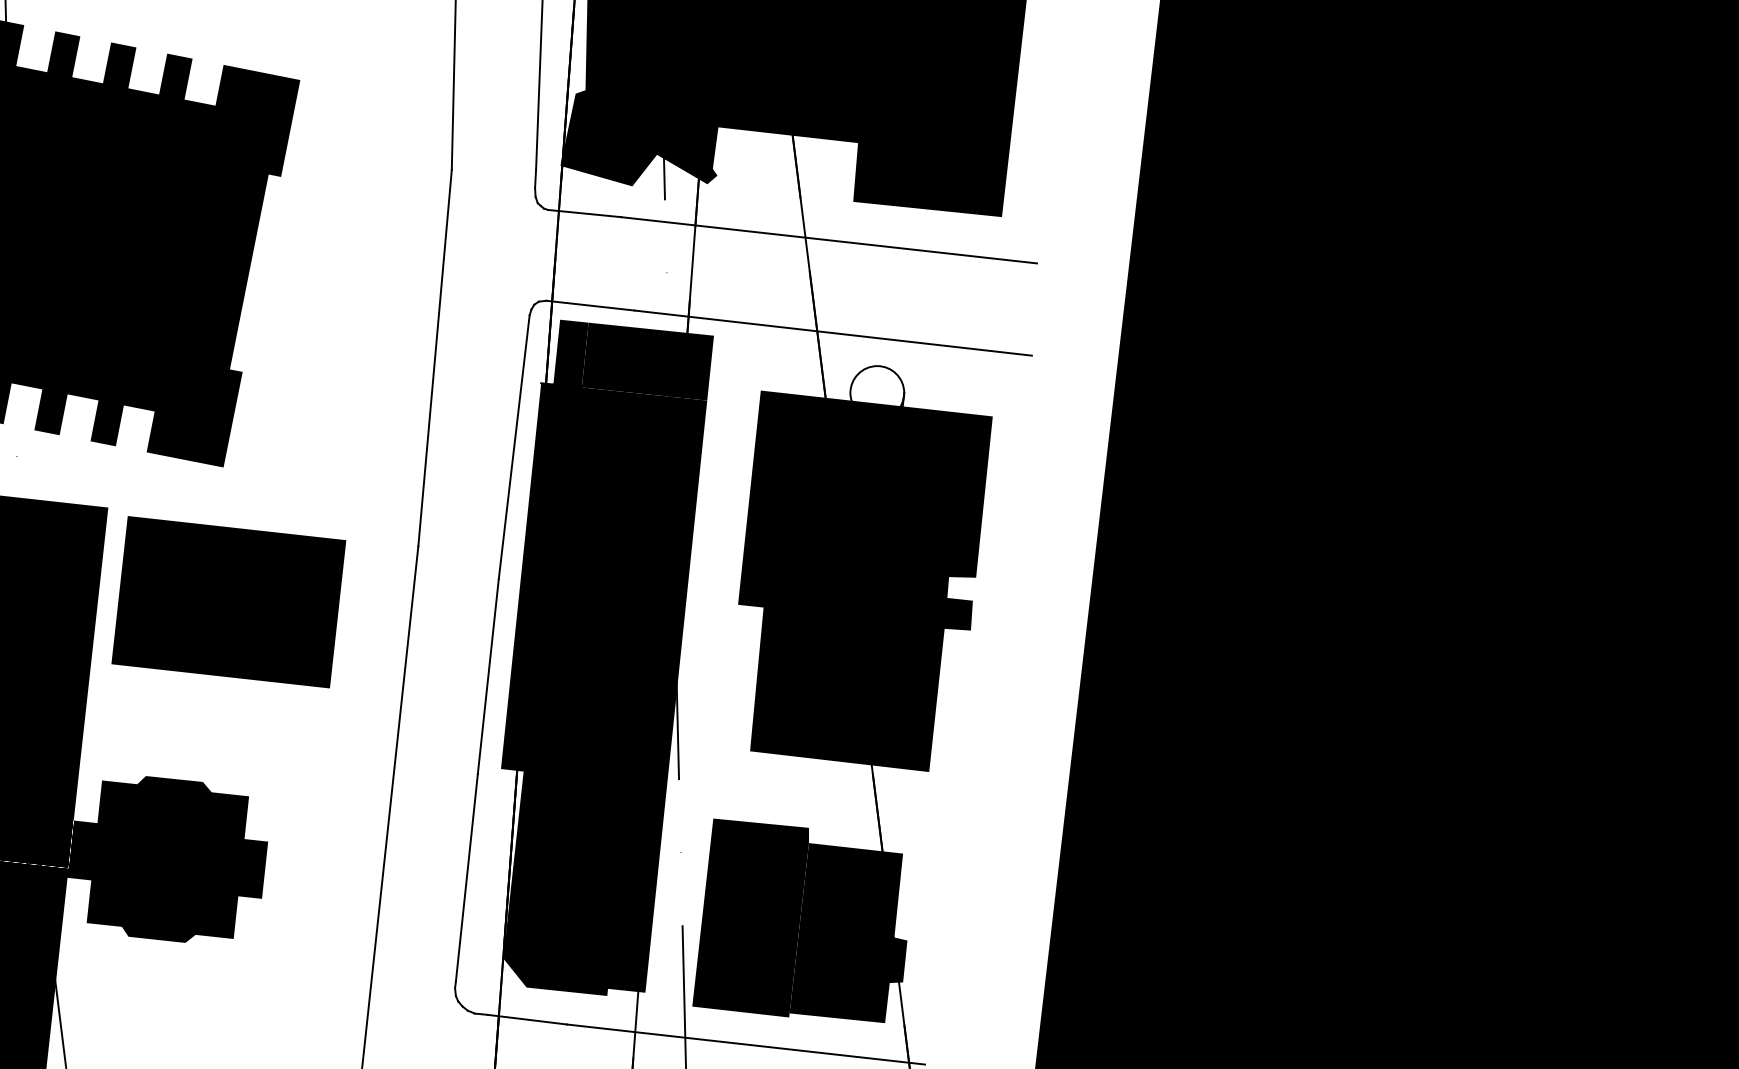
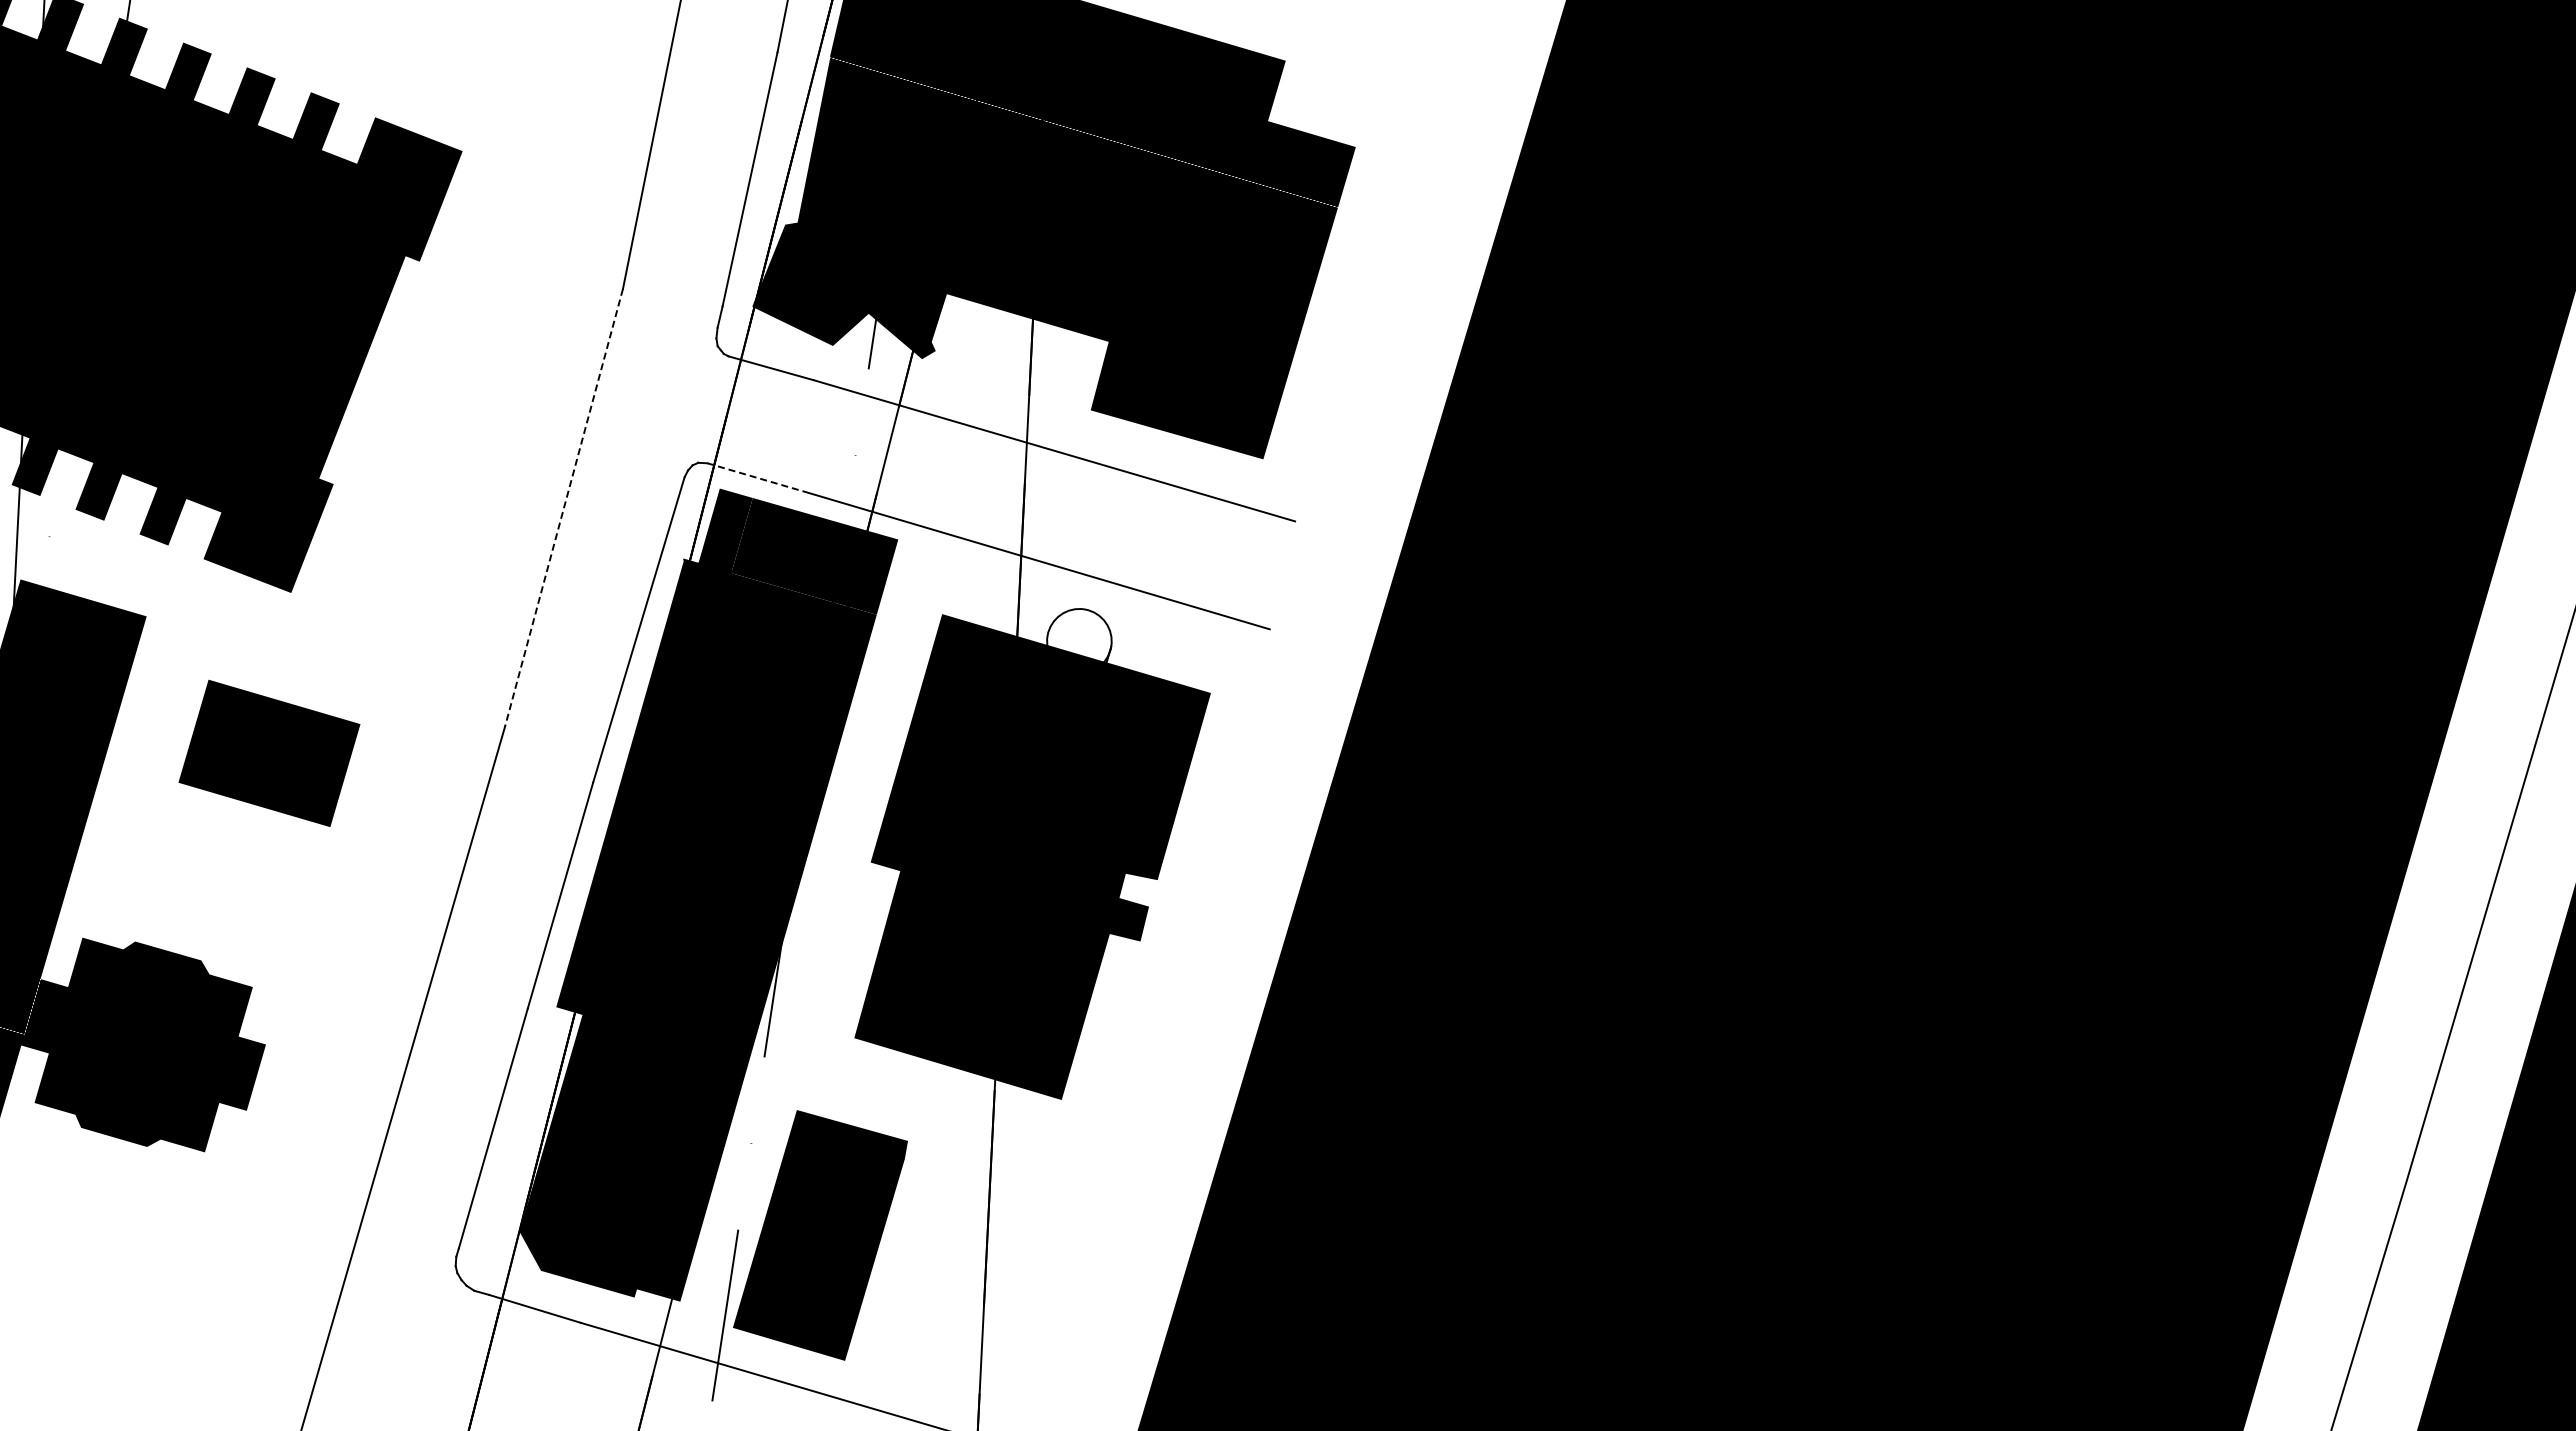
line: (591, 305) -> (759, 478), solid -> dashed
line: (435, 357) -> (564, 507), solid -> dashed
part: (228, 602) -> (269, 753), size x0.6
fill: (845, 932) -> (929, 1272), removed

